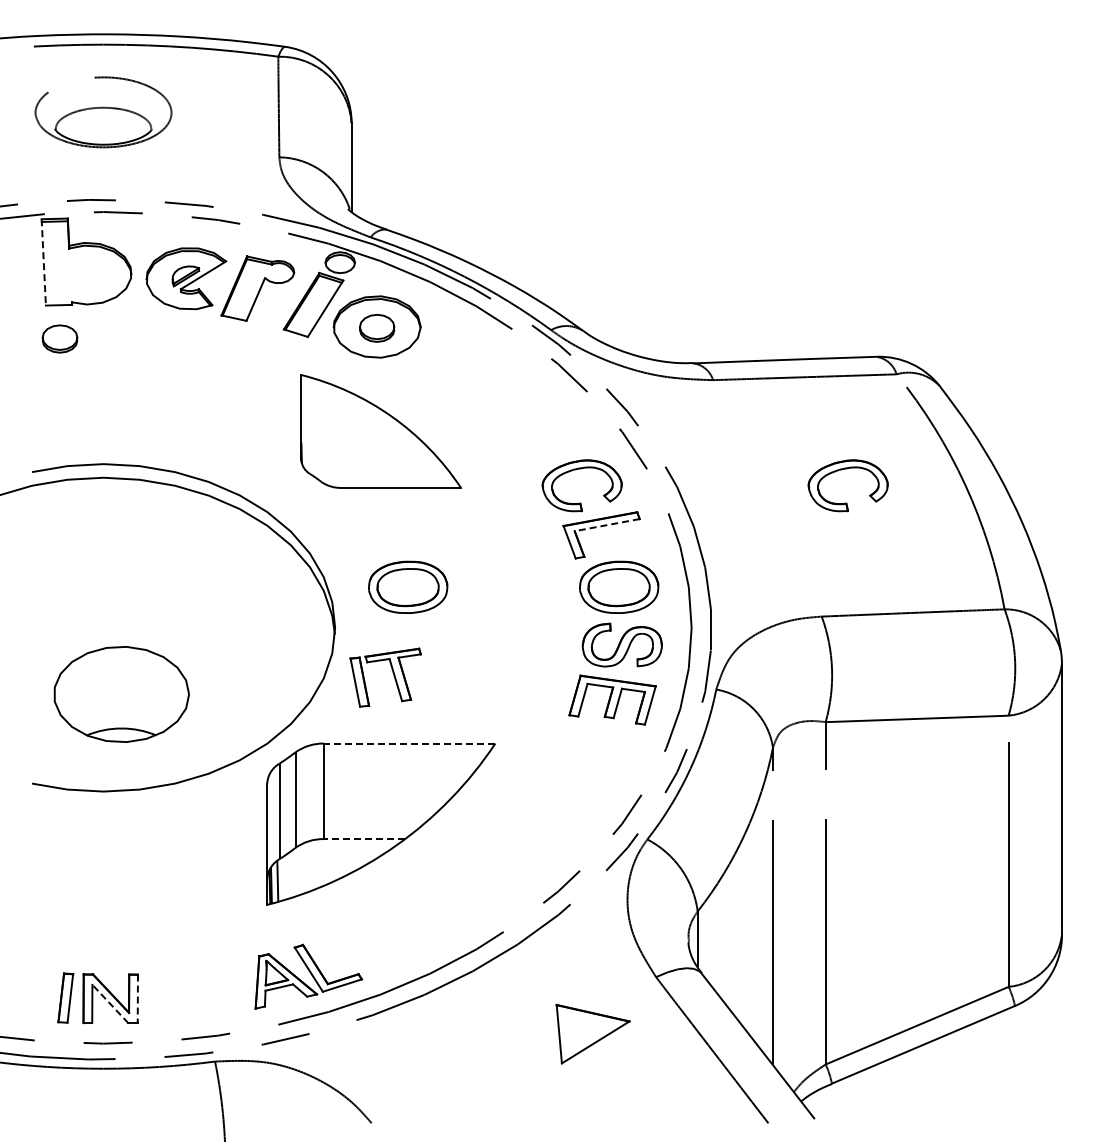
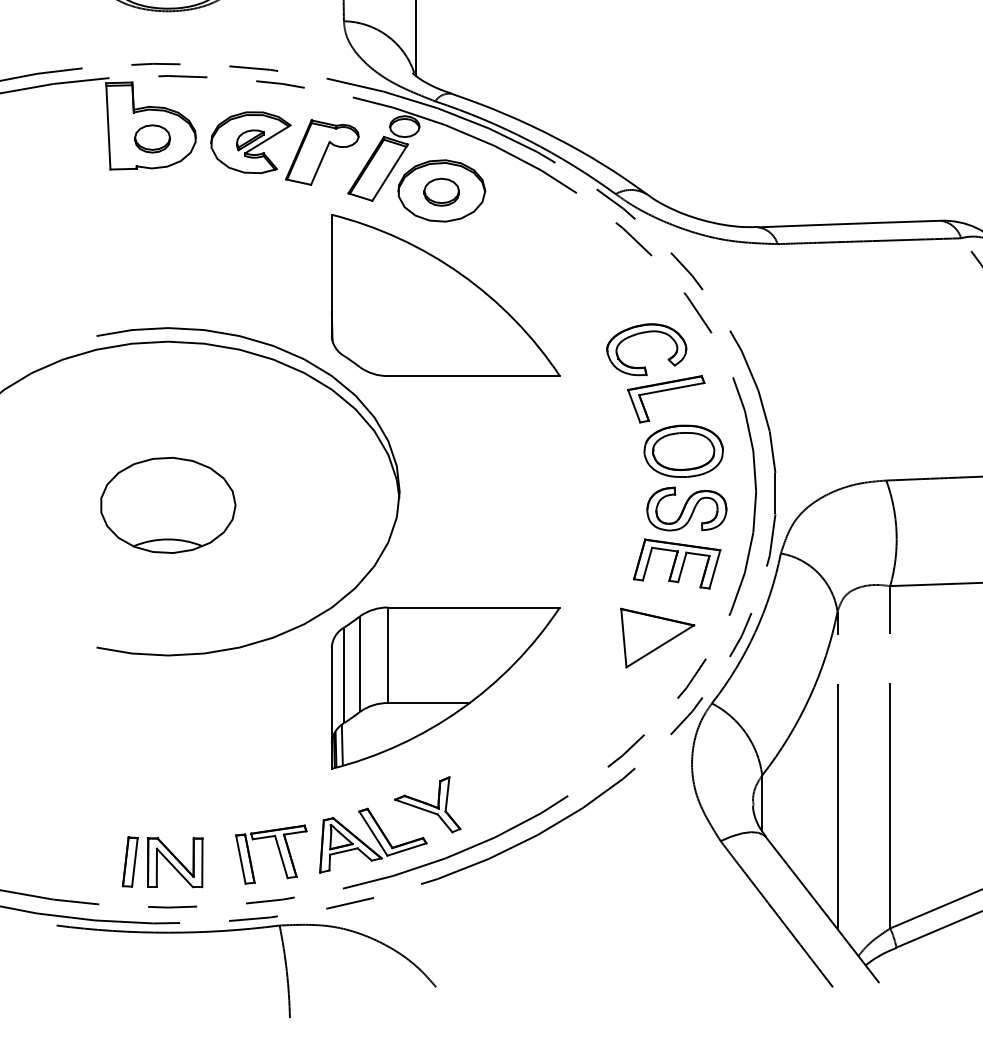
line: (43, 262) -> (108, 126), dashed -> solid
part: (59, 338) -> (152, 138), moved
part: (380, 431) -> (445, 295), size x1.43
part: (842, 470) -> (907, 334), removed
line: (606, 525) -> (671, 389), dashed -> solid
part: (408, 586) -> (473, 450), removed
part: (393, 676) -> (279, 853), moved
part: (121, 694) -> (168, 505), moved
line: (409, 743) -> (474, 607), dashed -> solid
line: (364, 839) -> (429, 703), dashed -> solid
part: (362, 940) -> (427, 804), added
line: (137, 999) -> (202, 863), dashed -> solid
line: (110, 1003) -> (175, 867), dashed -> solid
part: (592, 1033) -> (657, 637), moved

